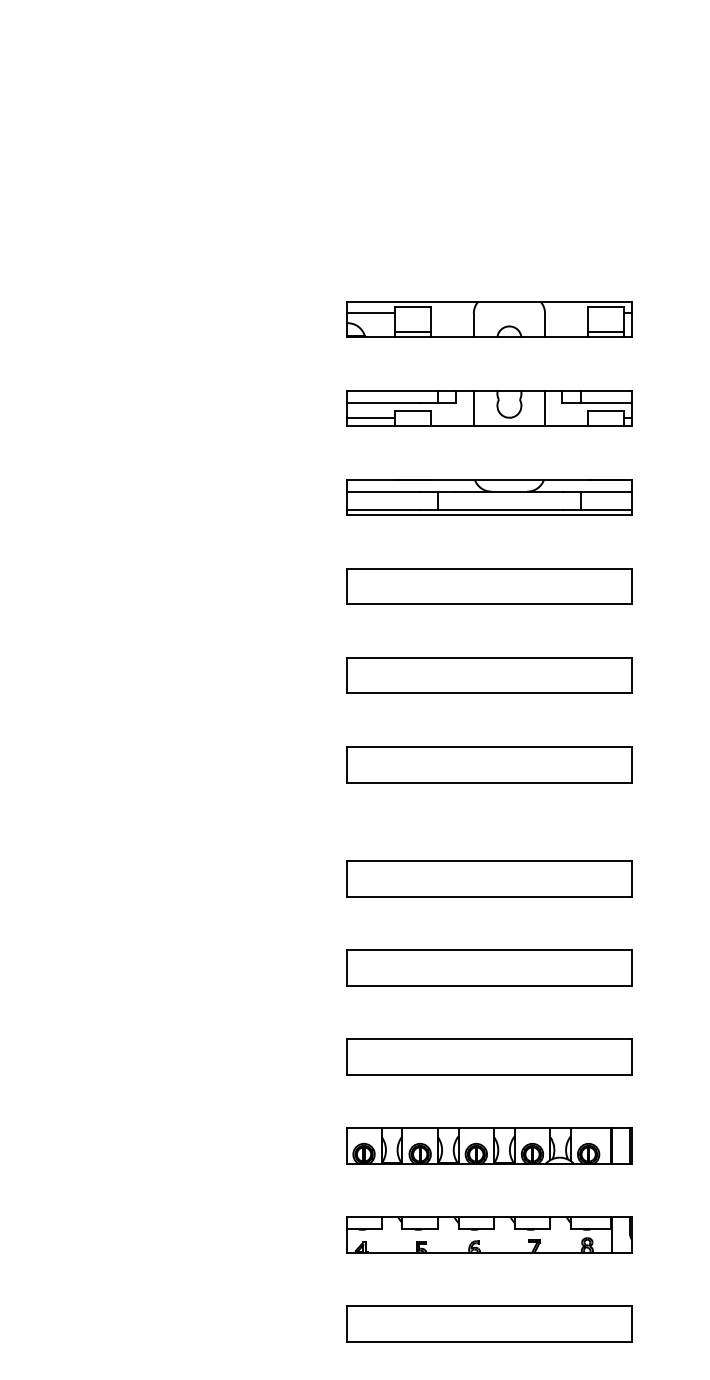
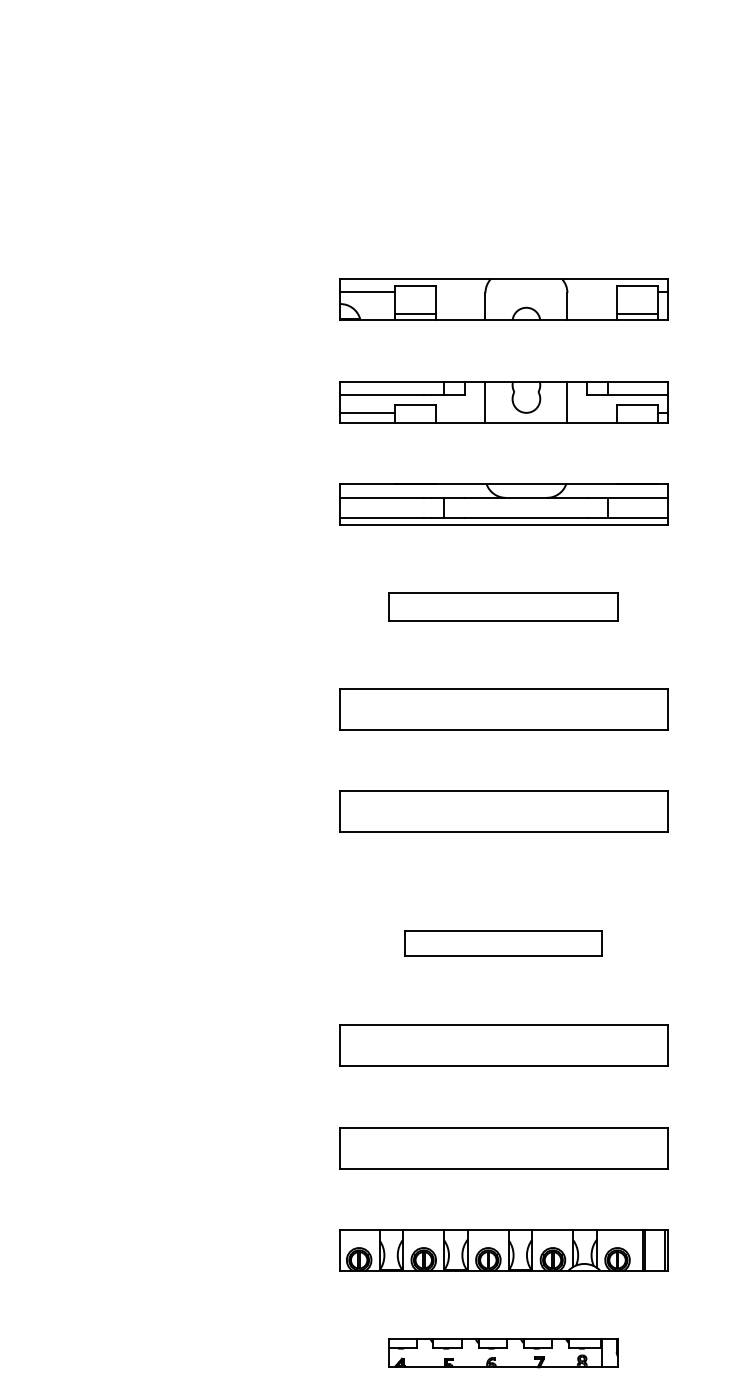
part: (489, 586) -> (503, 606), size x0.7
part: (489, 878) -> (503, 942), size x0.6
part: (489, 1234) -> (503, 1352), size x0.7

